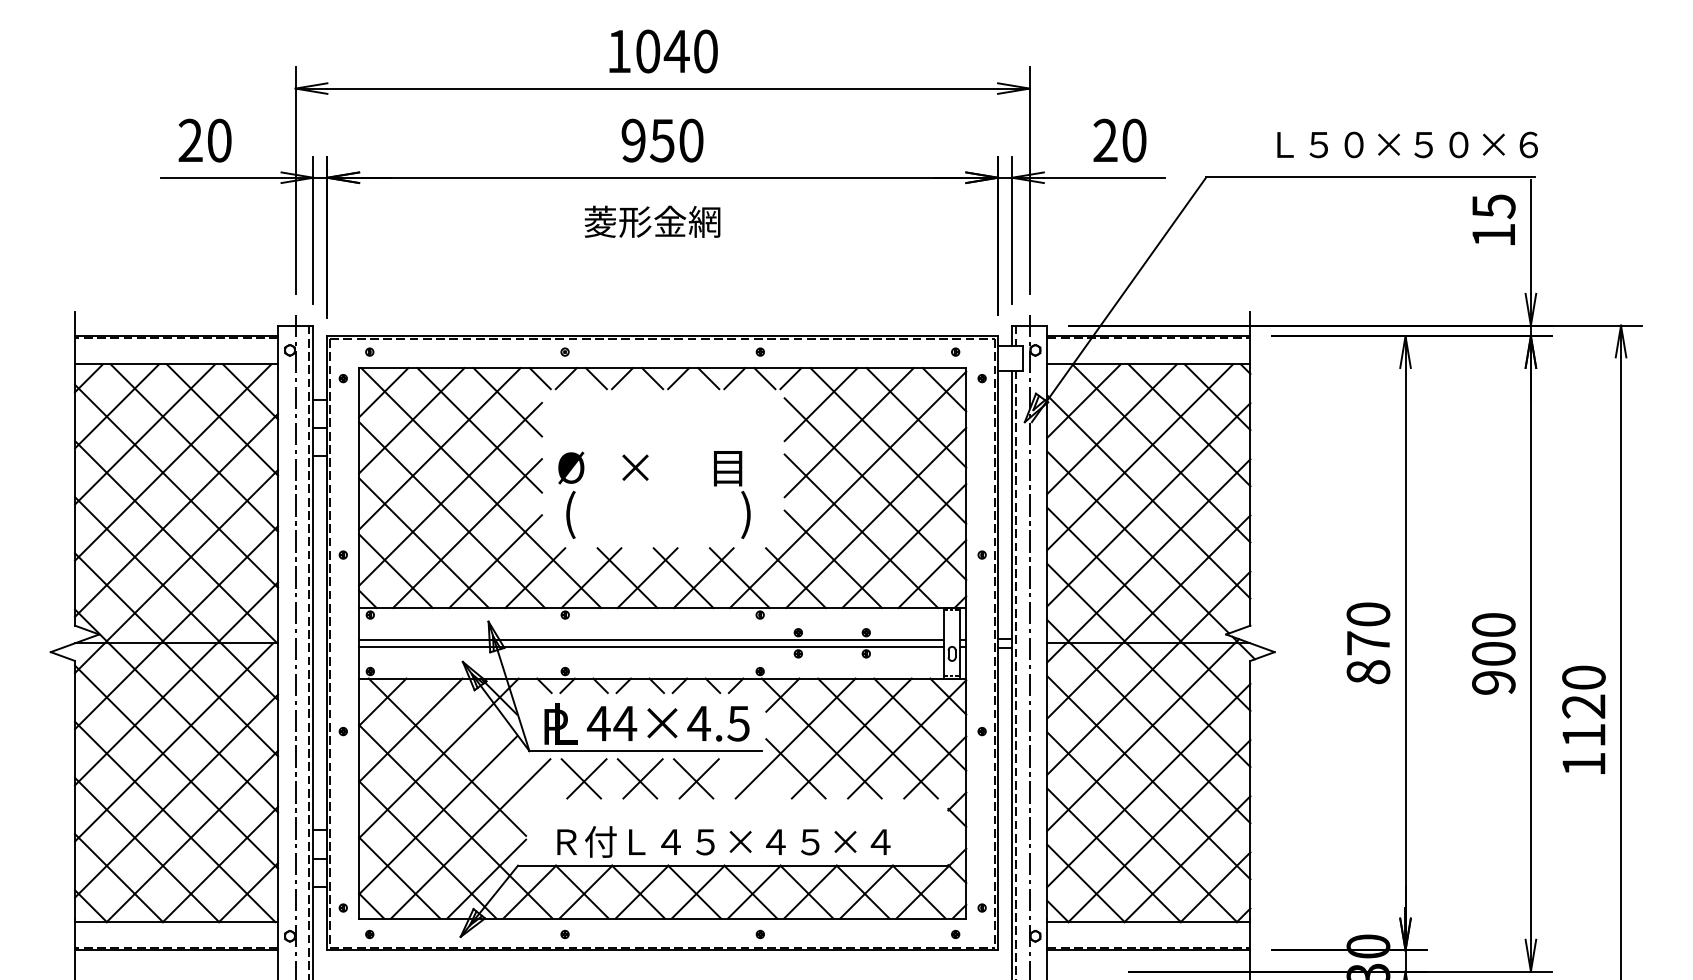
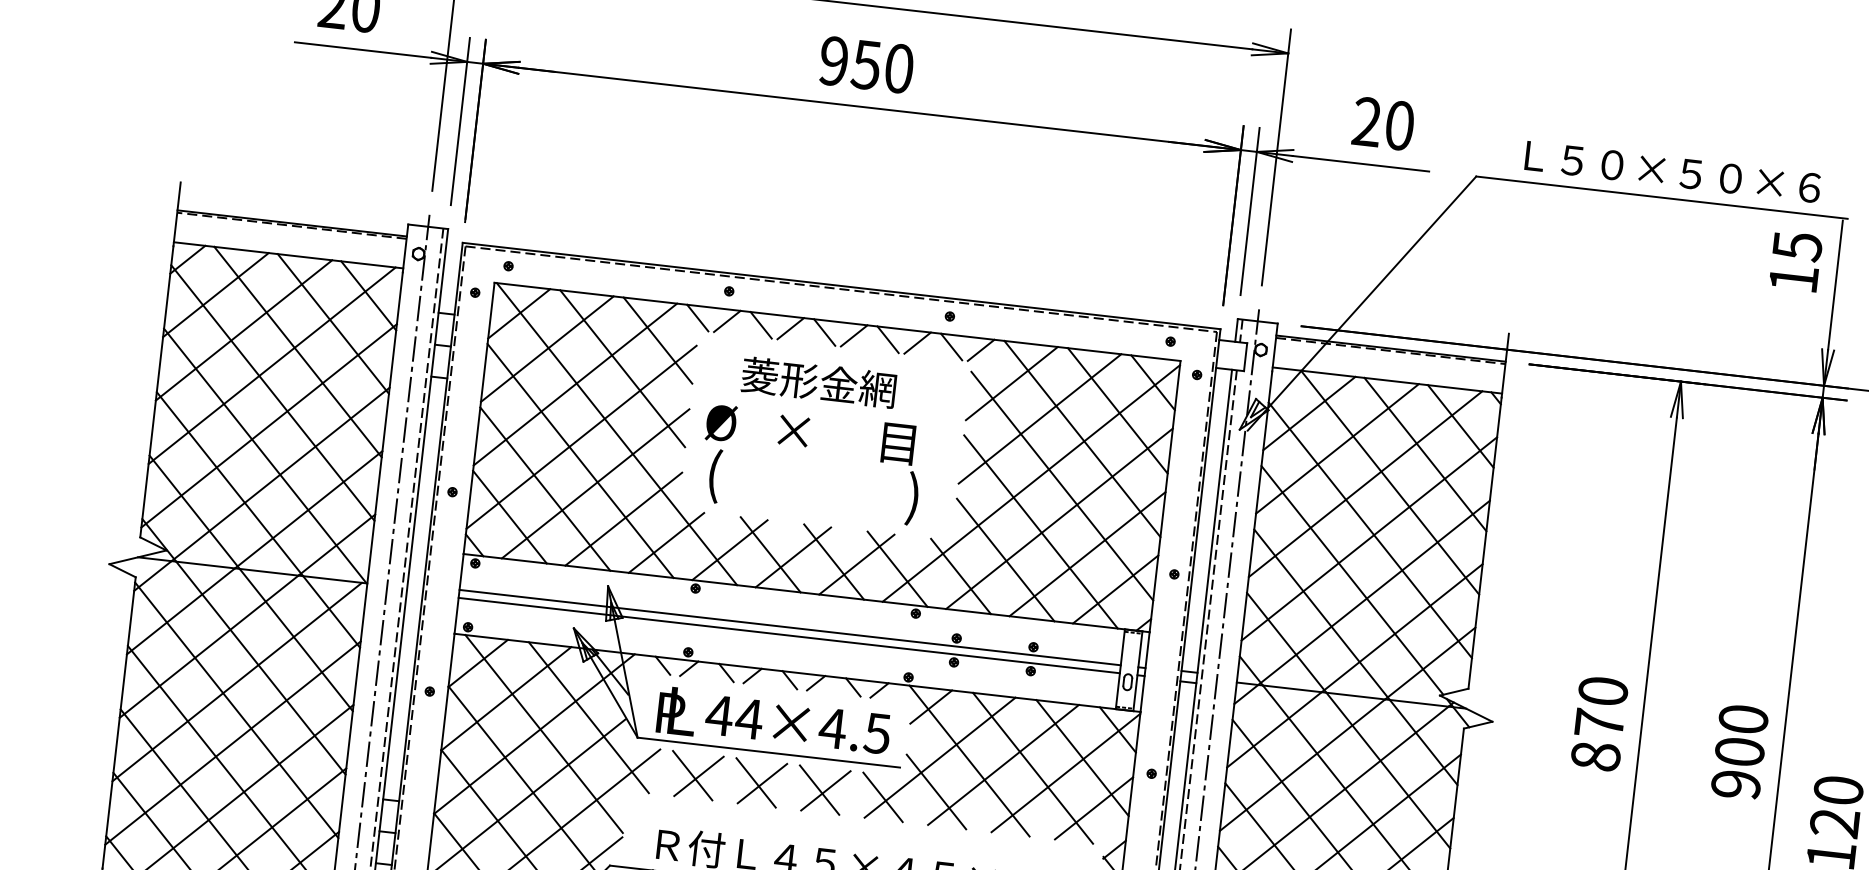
text: (1407, 144) -> (1672, 171), moved
text: (652, 221) -> (818, 382), moved
line: (484, 738) -> (588, 717), added
line: (749, 778) -> (882, 796), added

